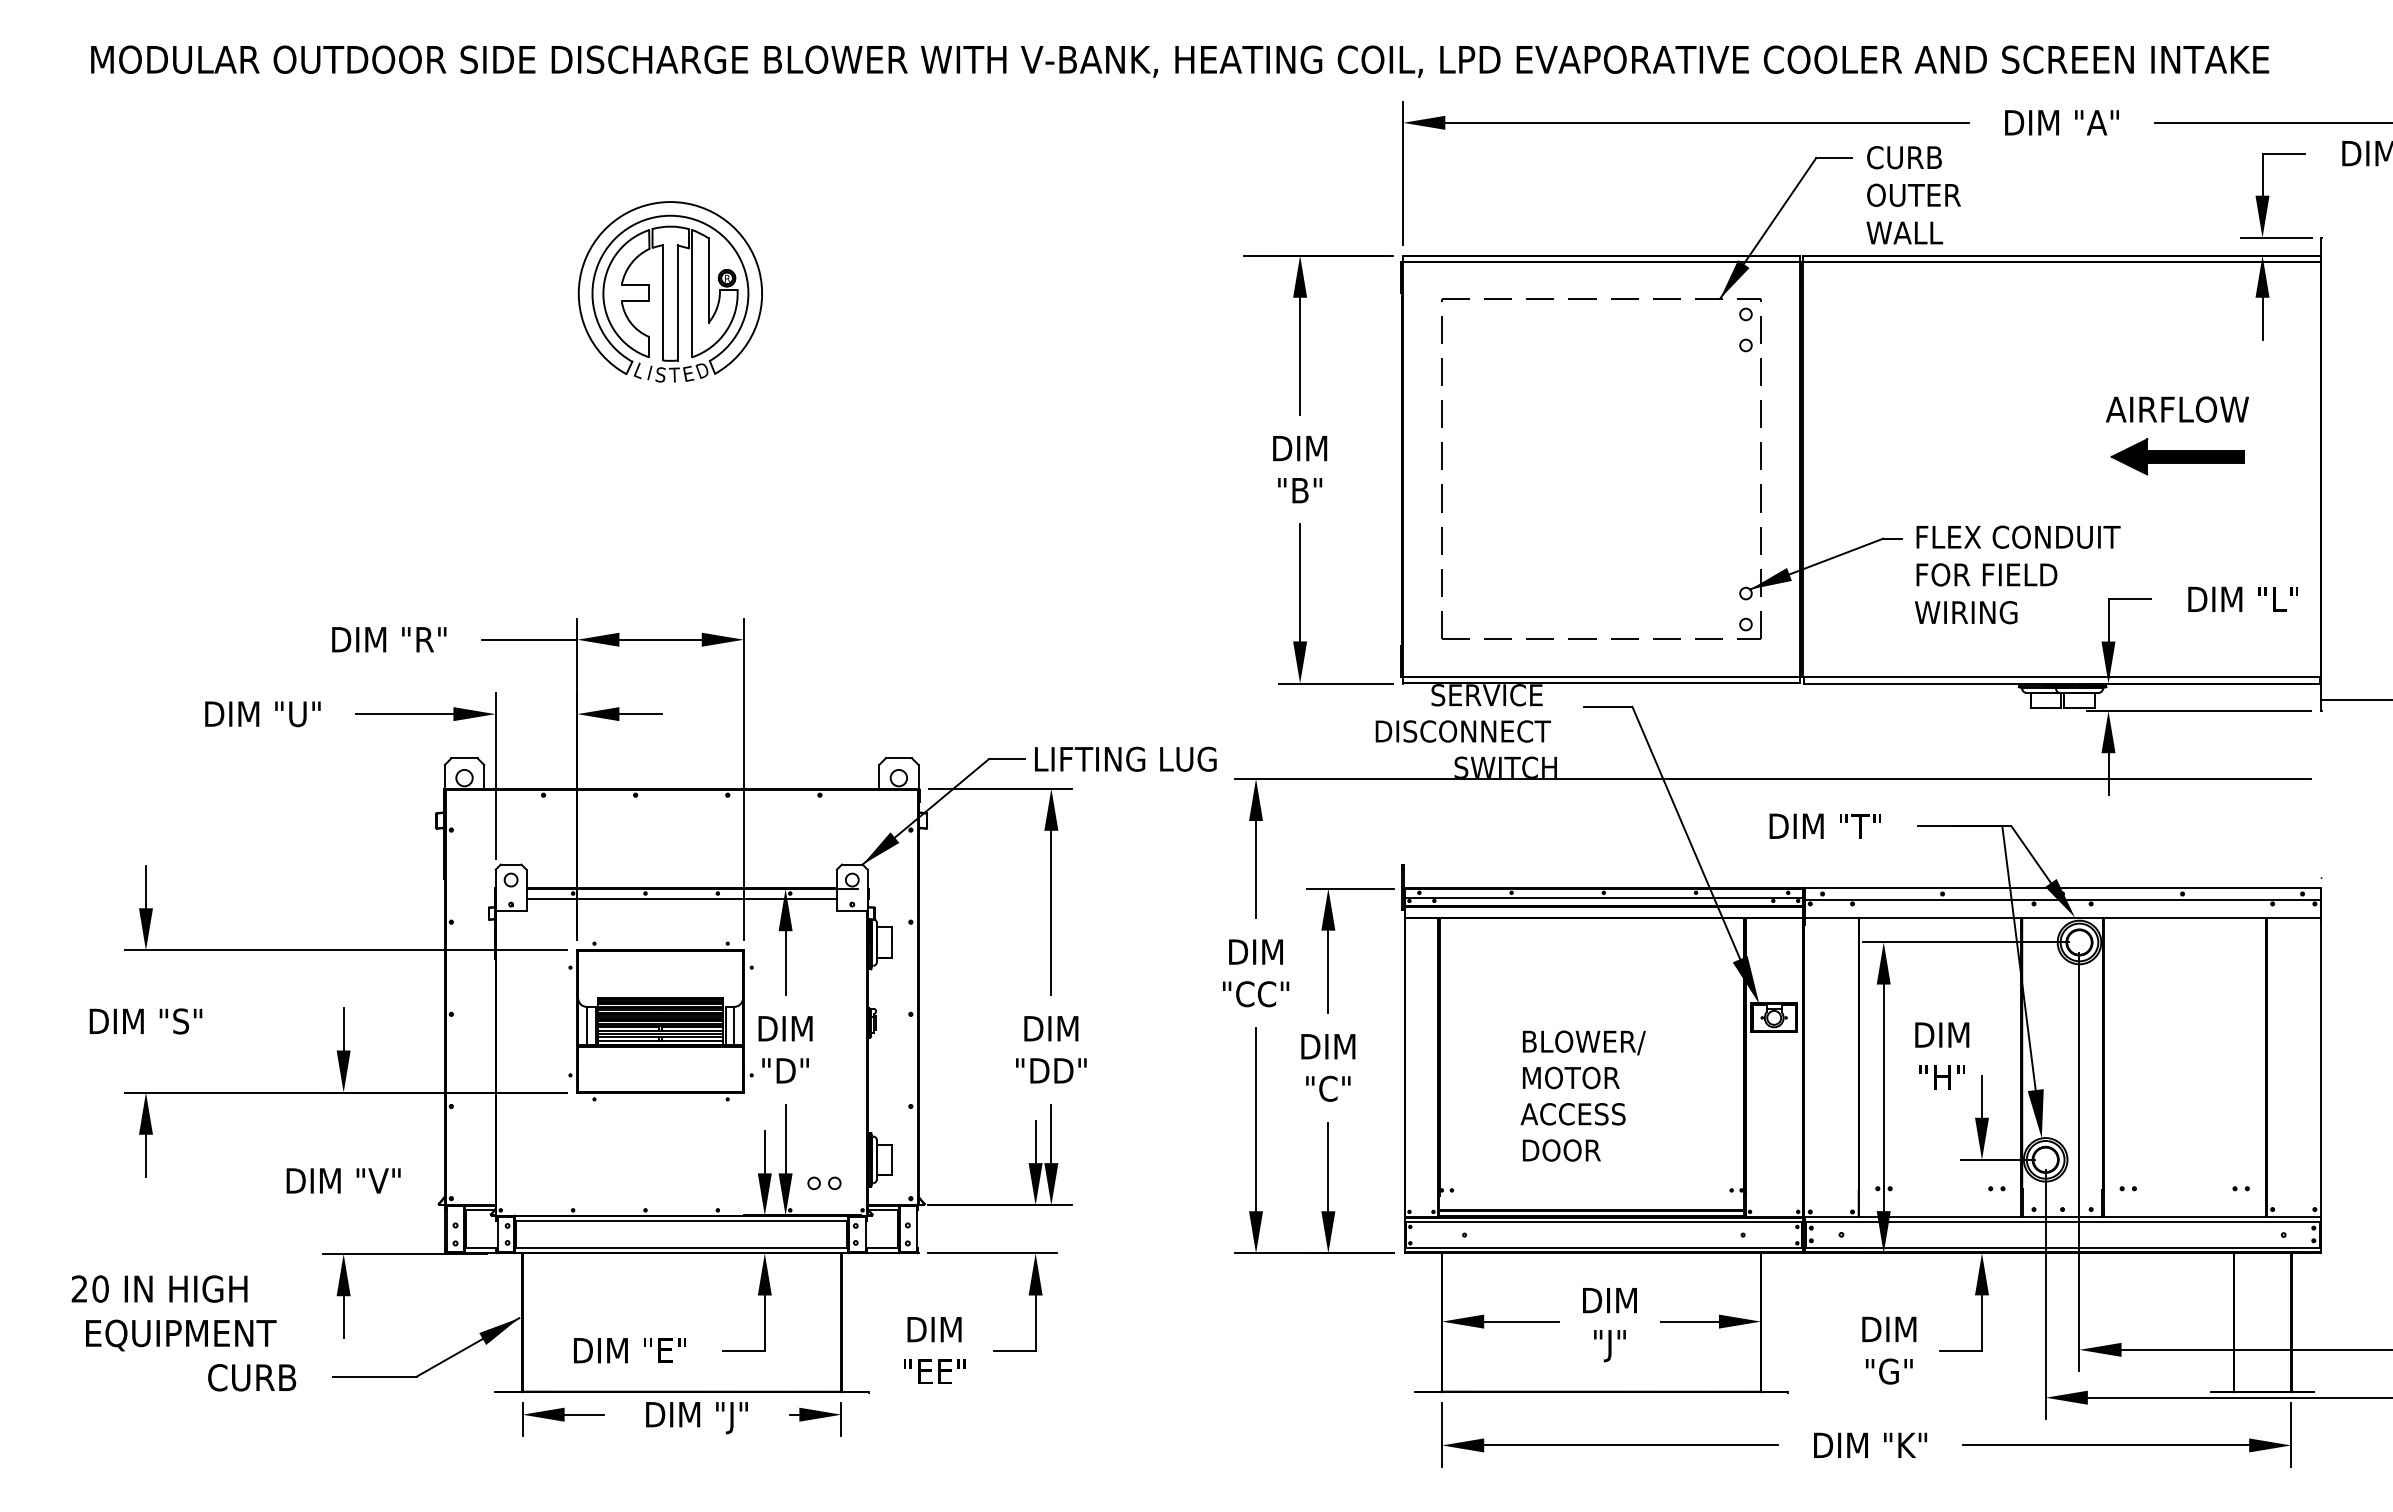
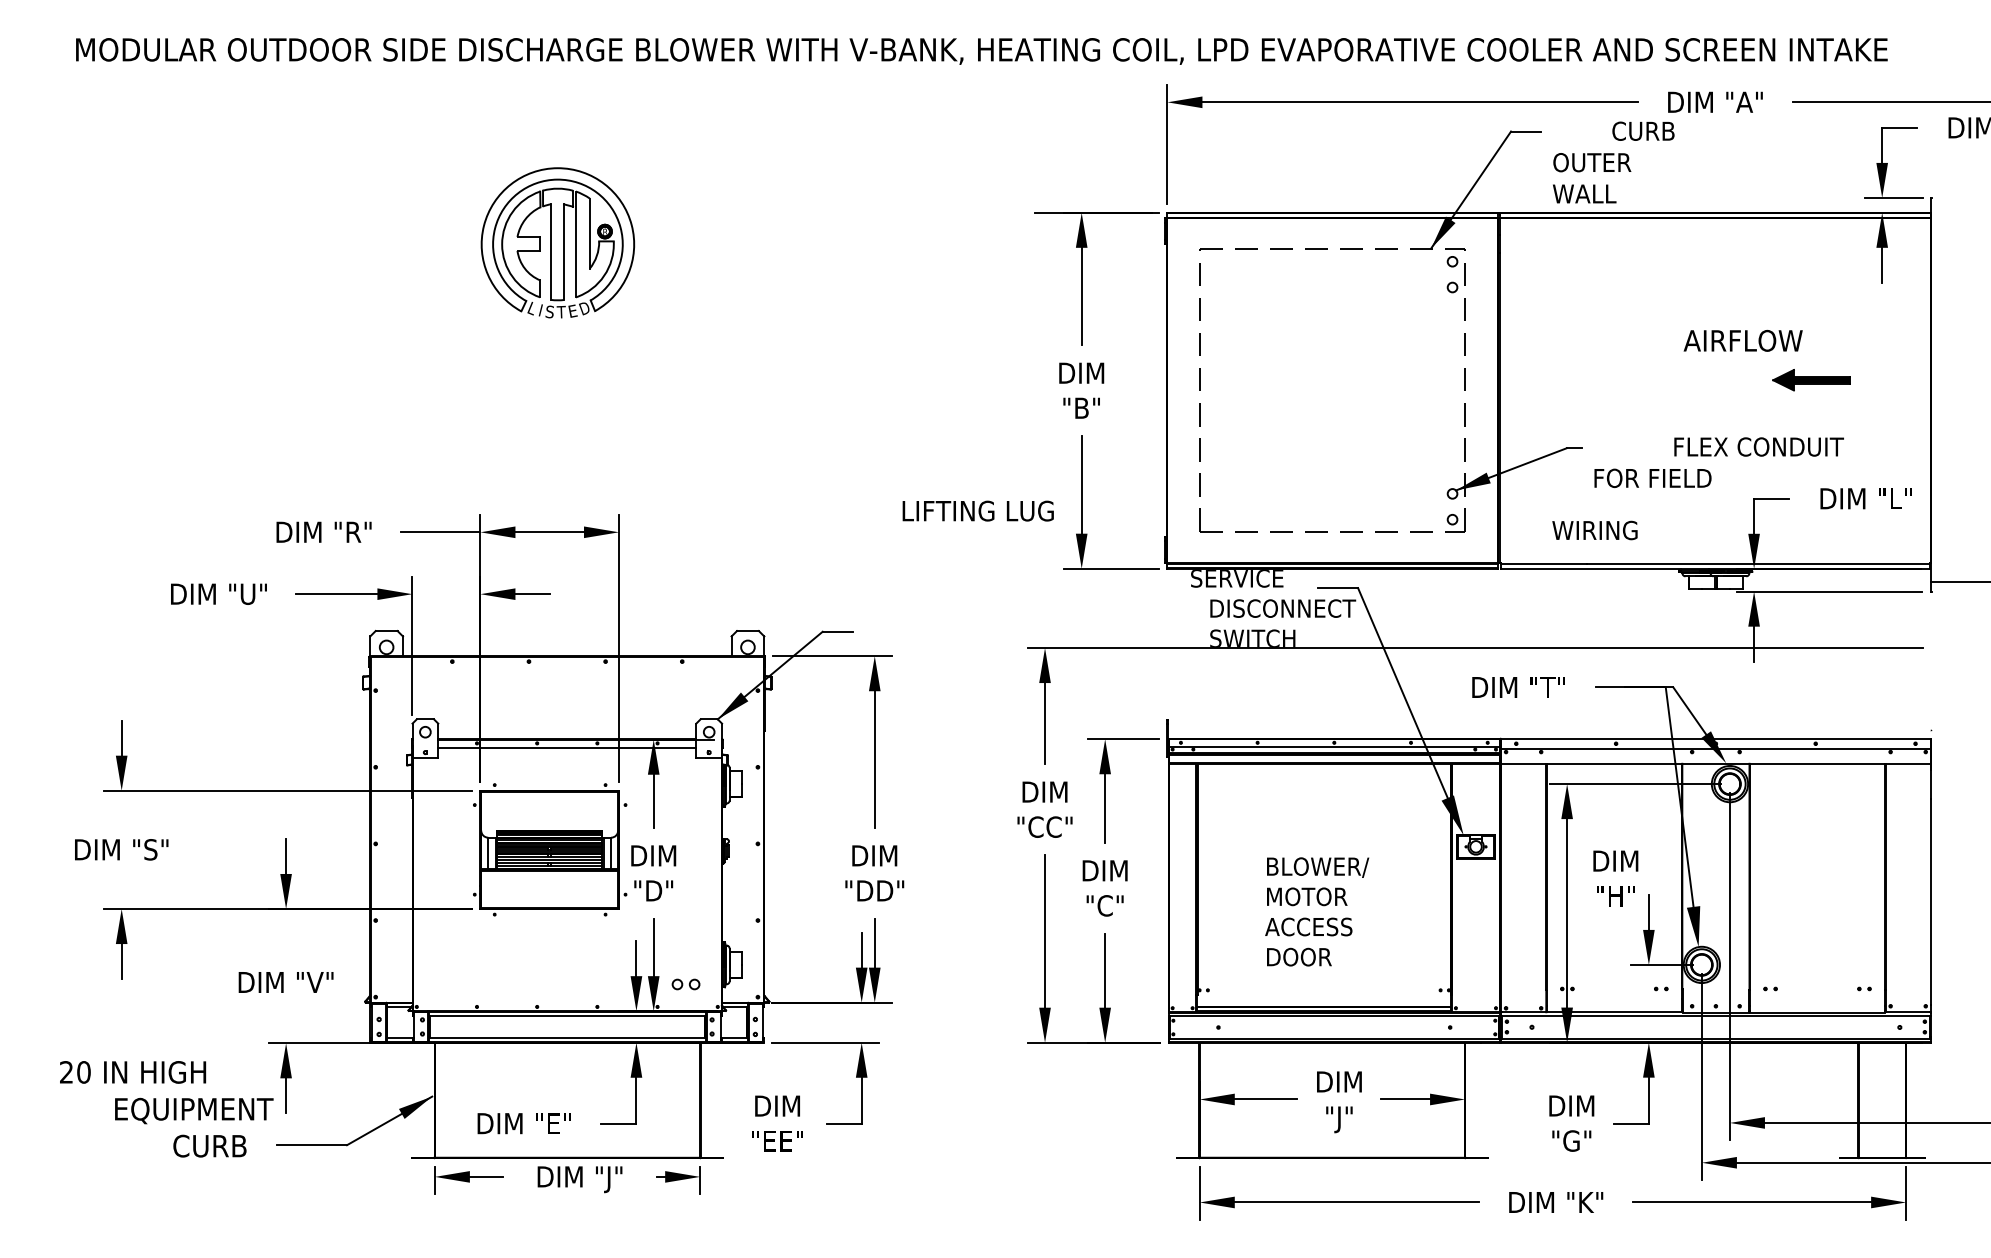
text: (1904, 157) -> (1643, 131), moved
text: (2177, 409) -> (1743, 340), moved
part: (2177, 456) -> (1811, 379), size x0.7
text: (2018, 536) -> (1759, 446), moved
text: (1966, 612) -> (1595, 530), moved
text: (1462, 731) -> (1282, 608), moved
text: (1125, 758) -> (978, 510), moved
text: (181, 1335) -> (194, 1111), moved

